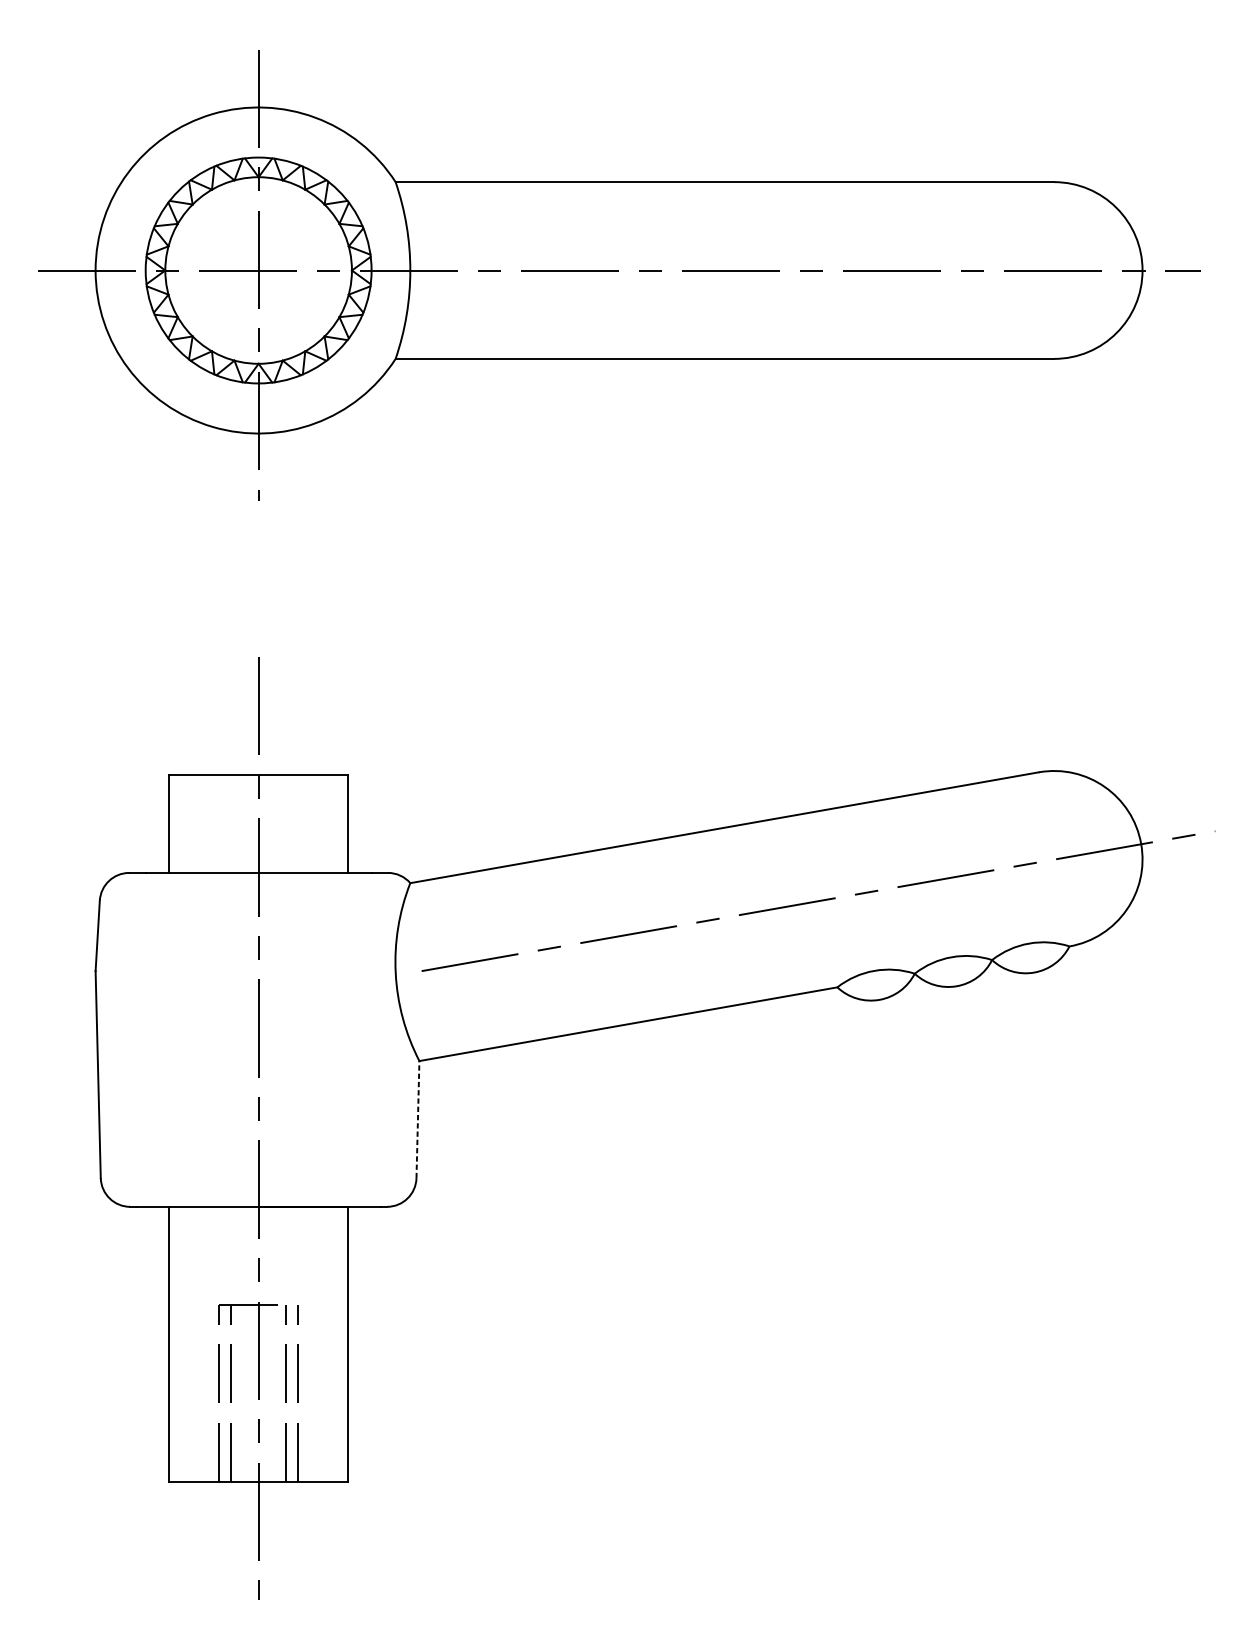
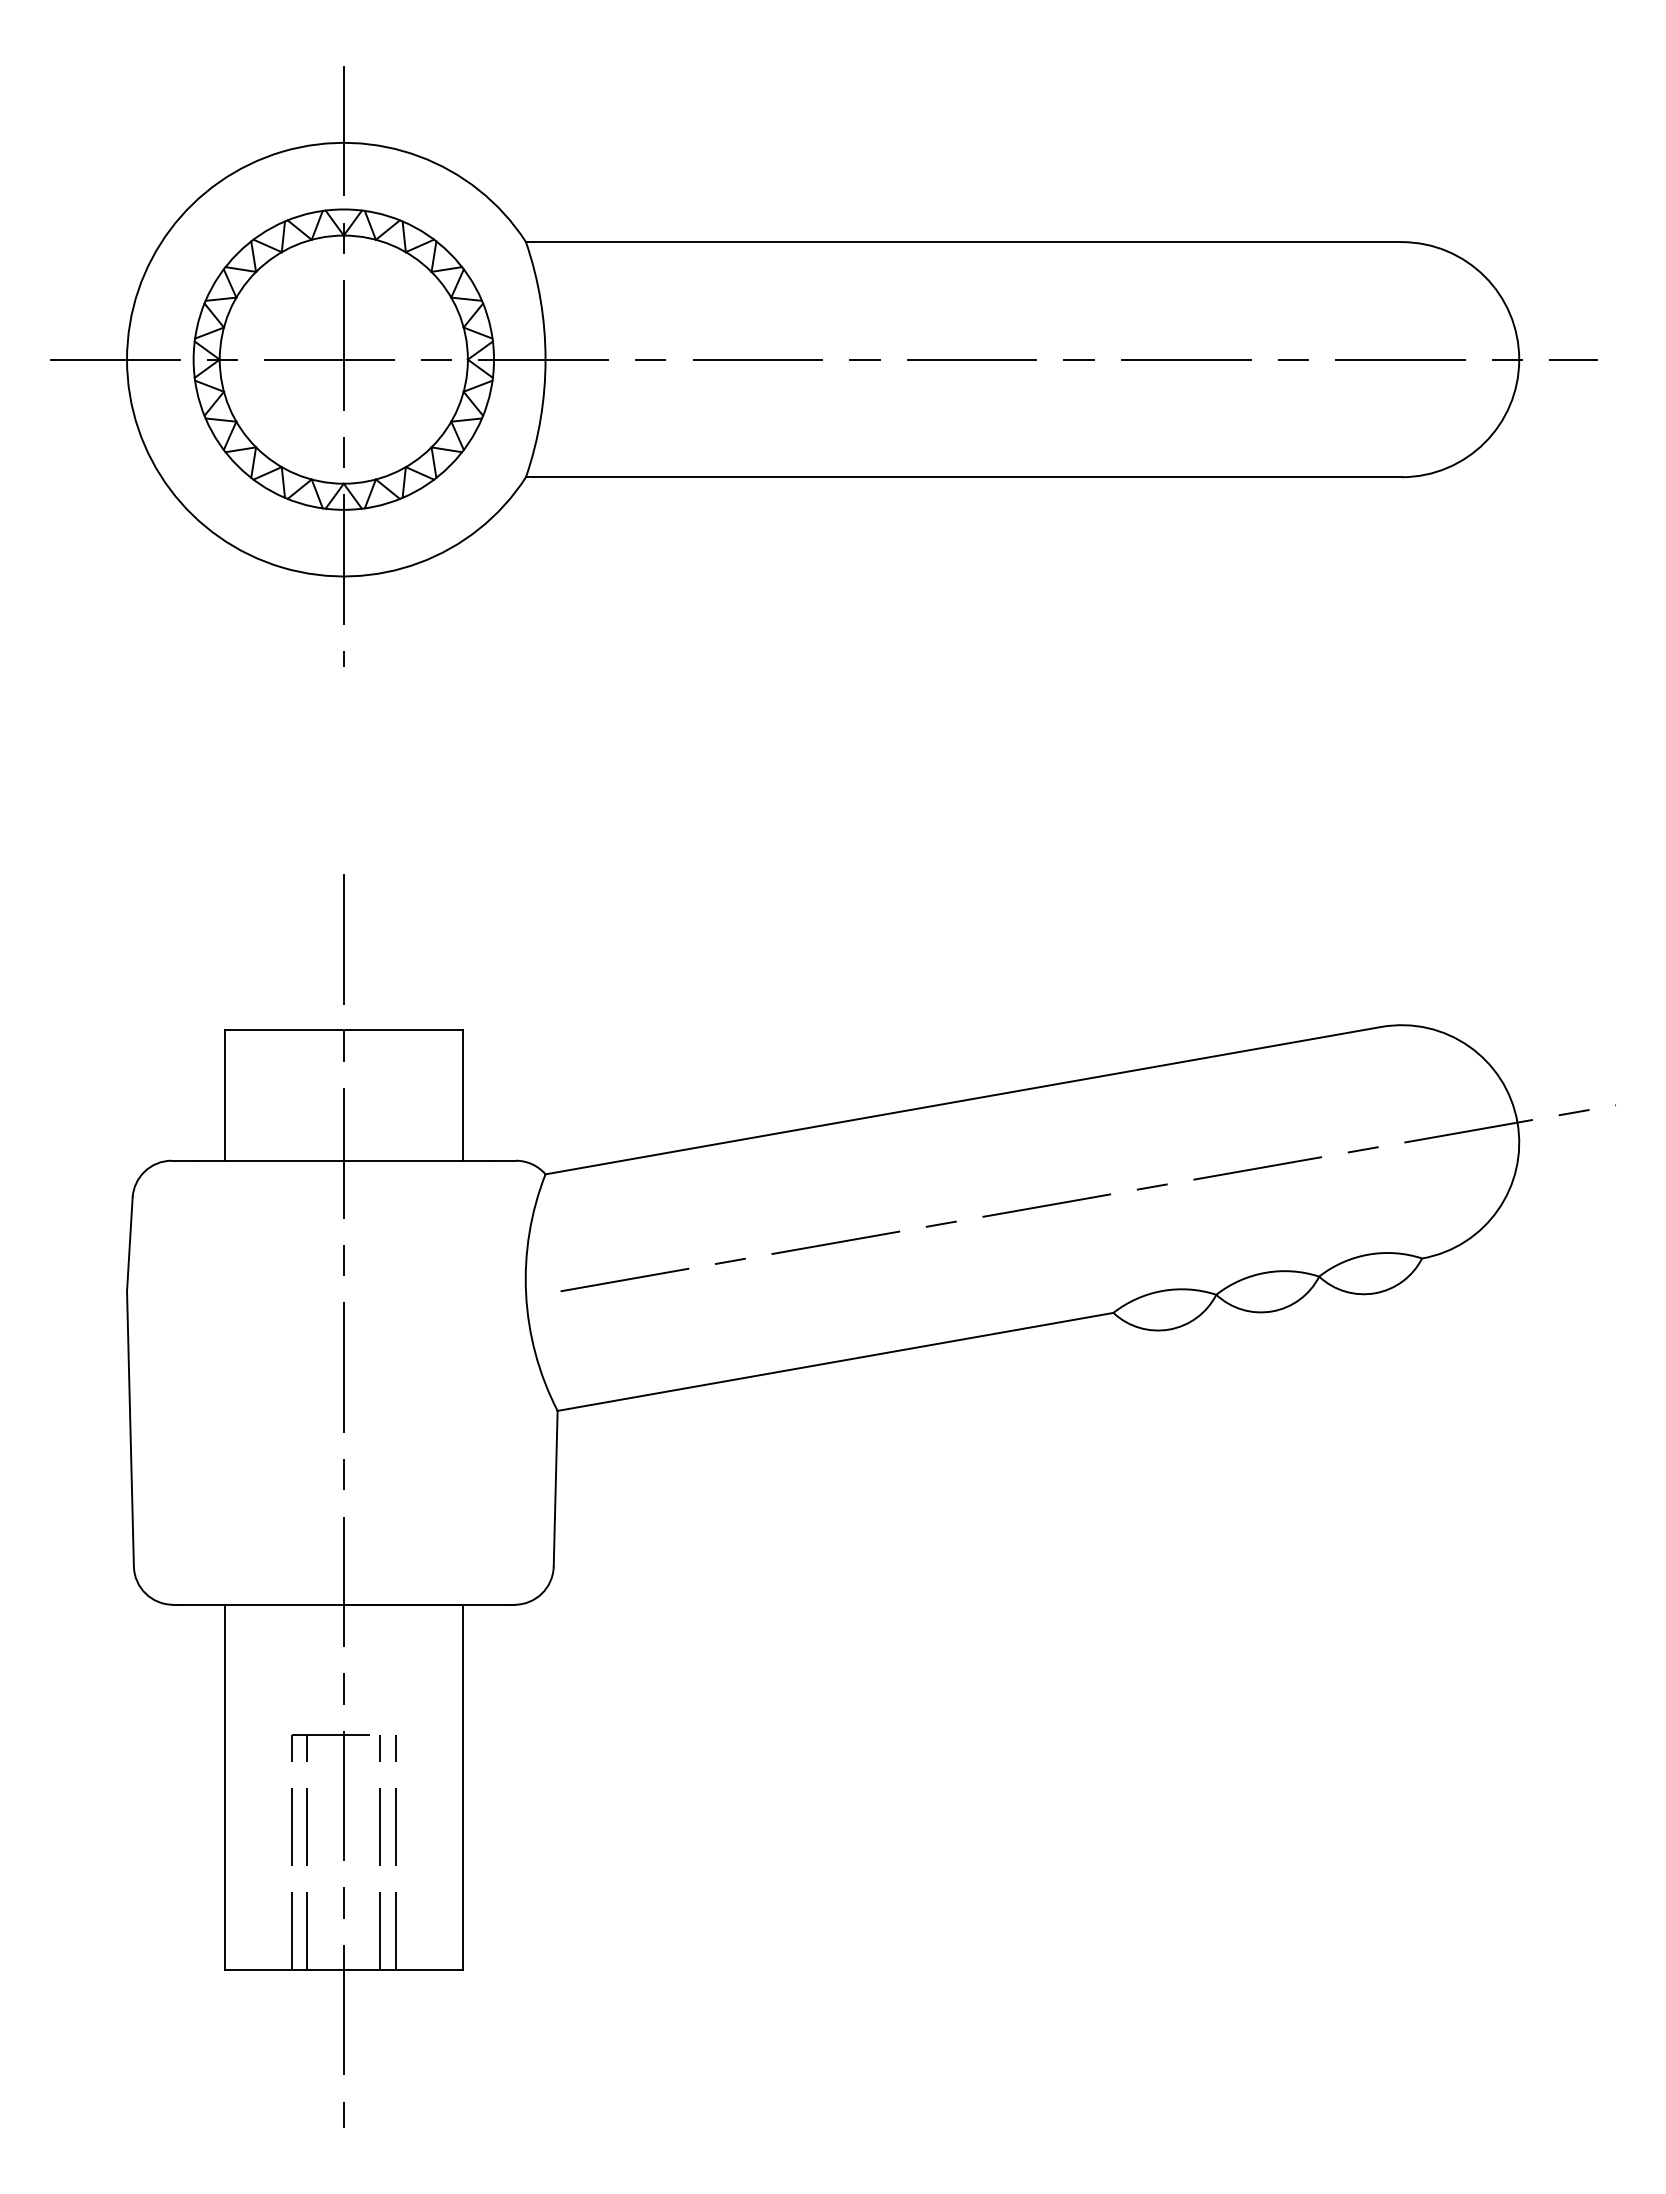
line: (417, 1119) -> (555, 1488), dashed -> solid

